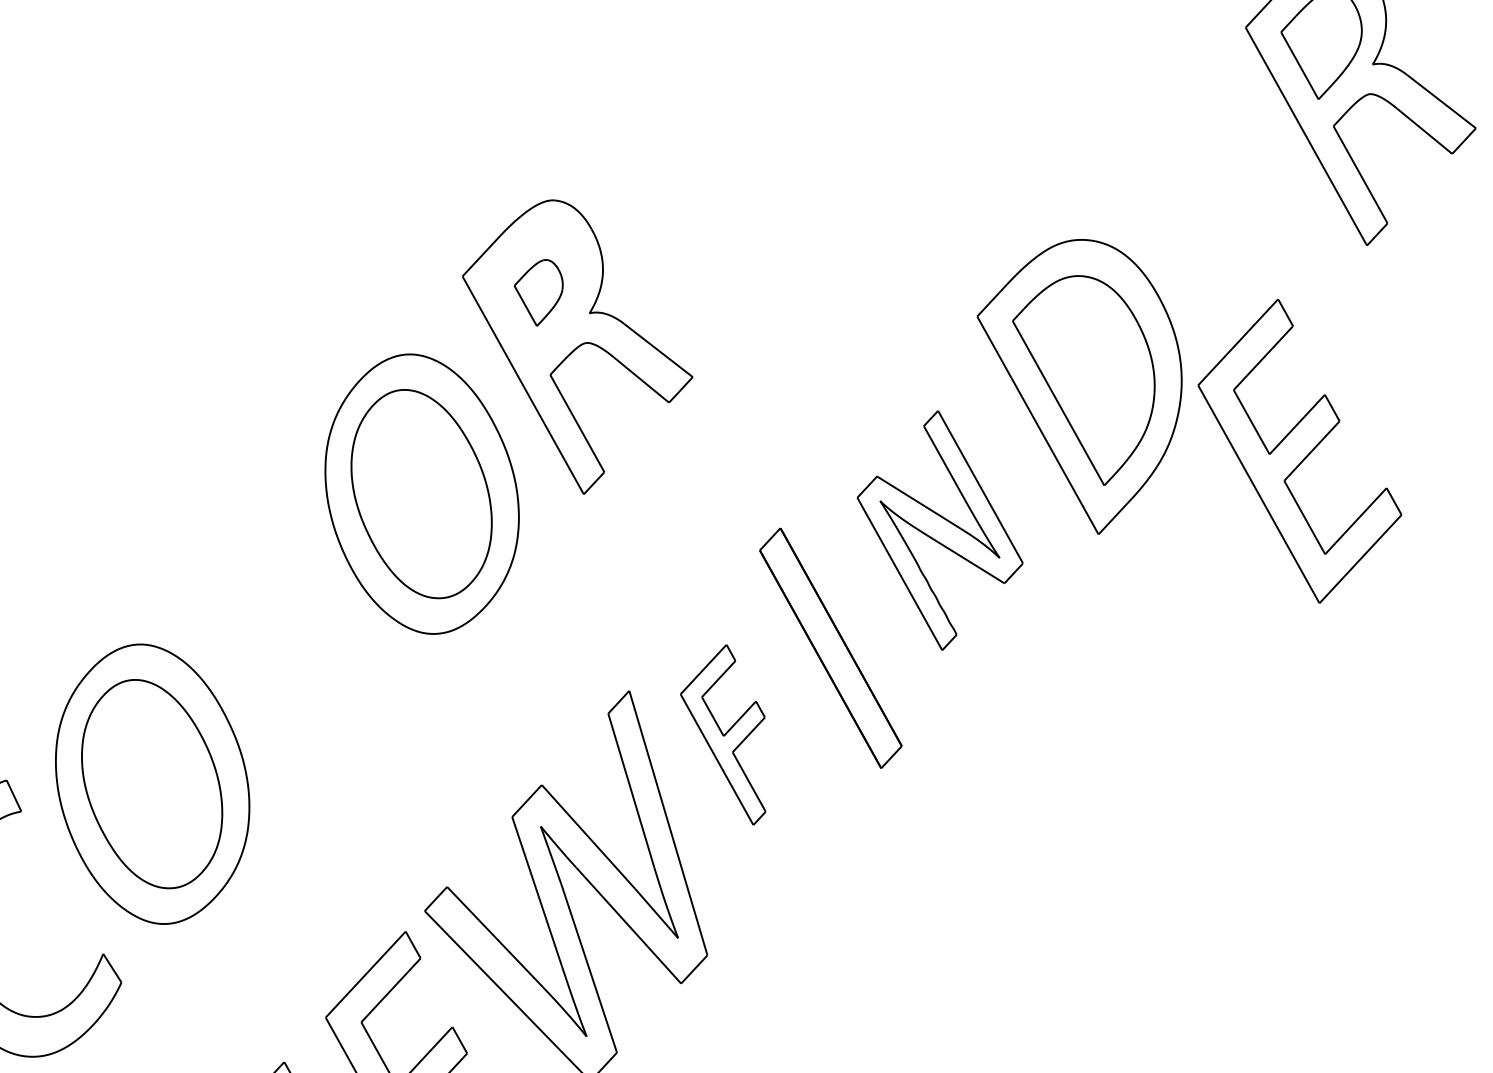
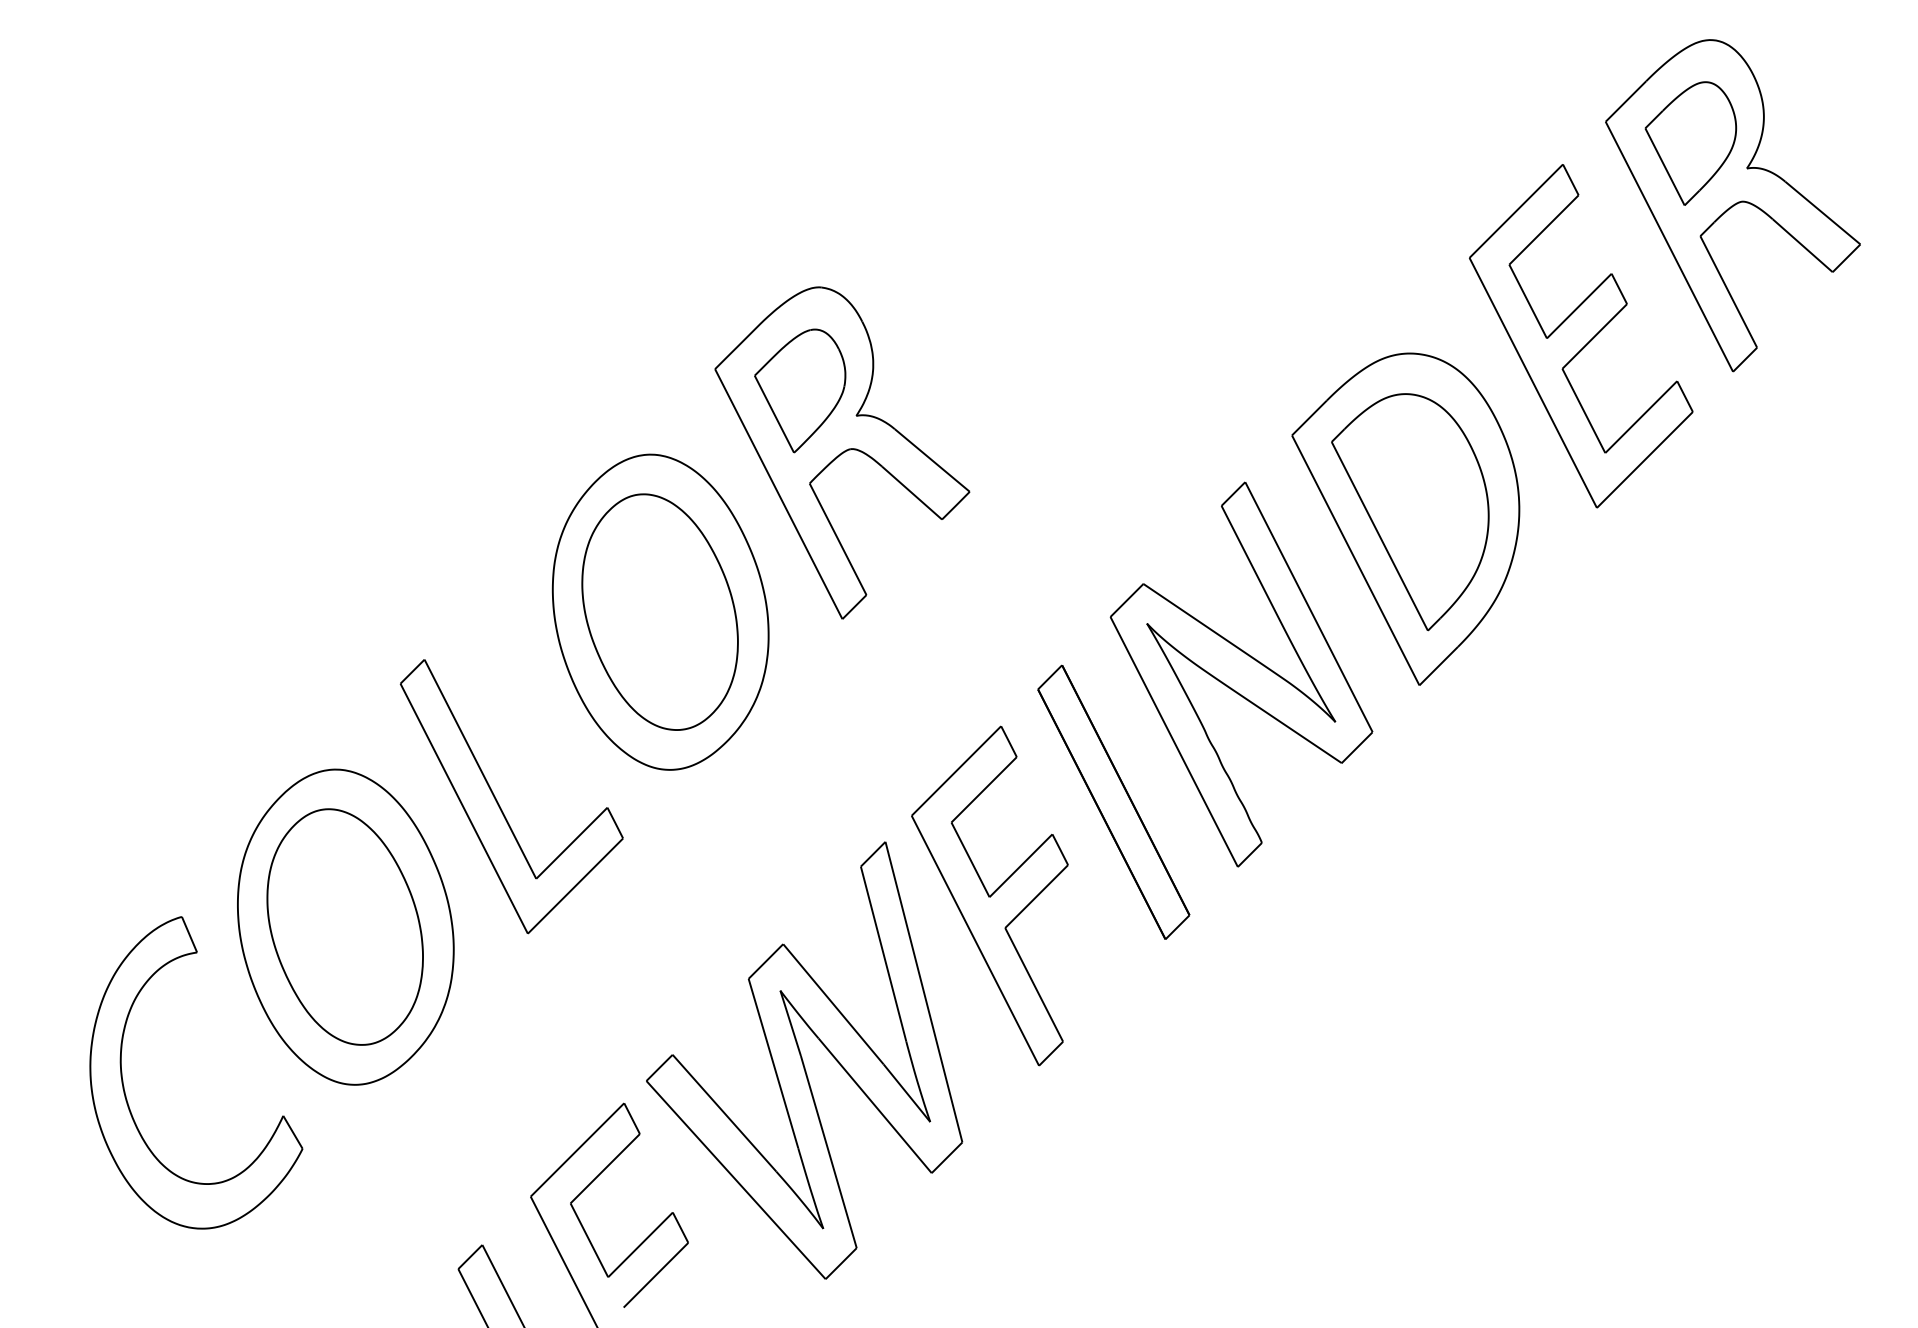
part: (539, 292) -> (800, 390), size x1.67
part: (1300, 451) -> (1581, 336), moved
part: (940, 530) -> (1241, 674), size x1.43
part: (284, 668) -> (498, 802), added
part: (723, 735) -> (989, 895), size x1.67

